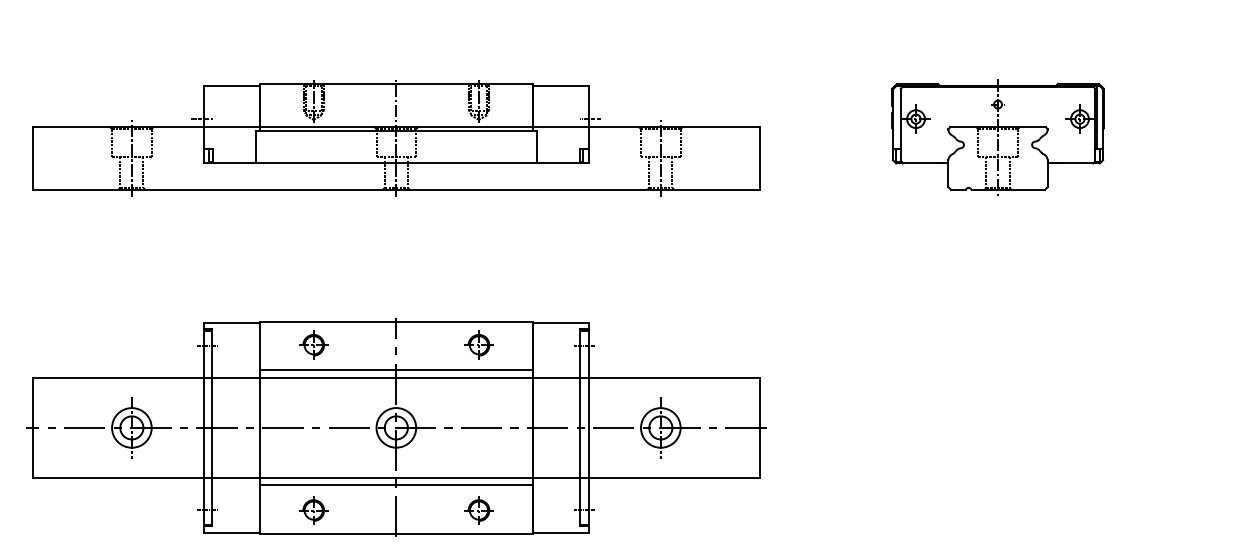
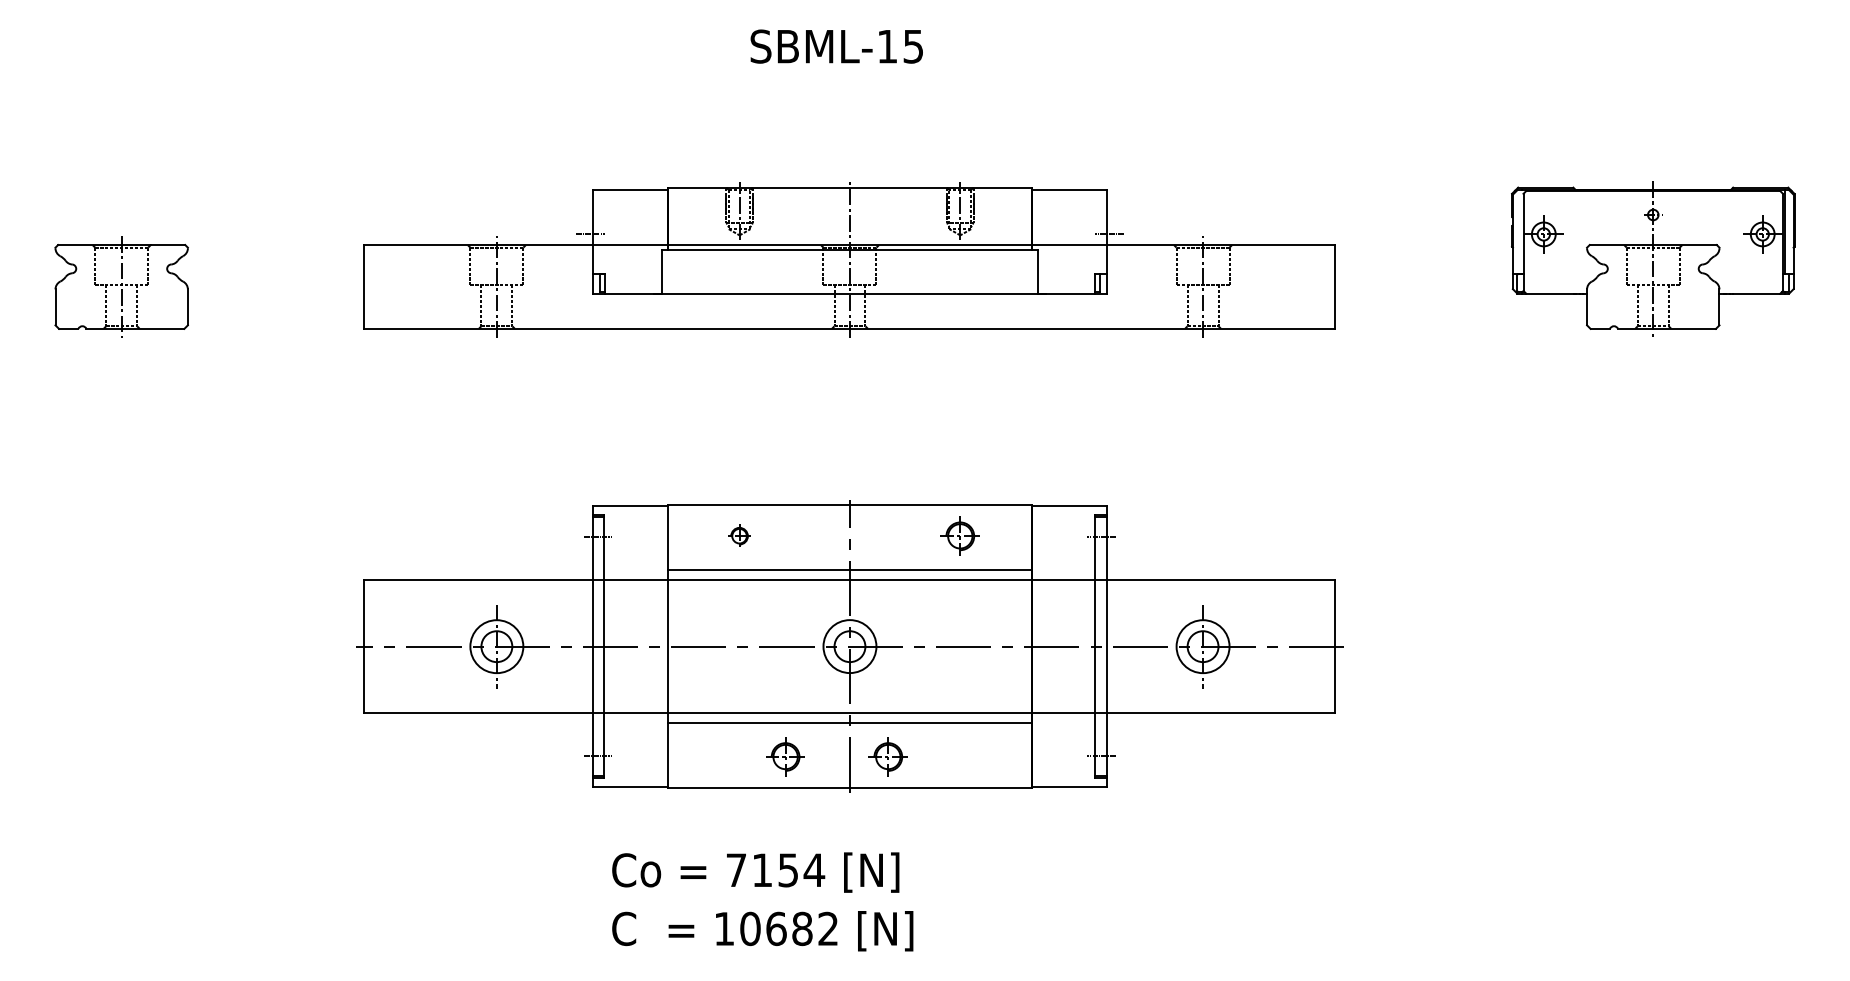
part: (313, 344) -> (739, 535), size x0.6
part: (313, 510) -> (785, 756), moved
part: (478, 510) -> (887, 756), moved

